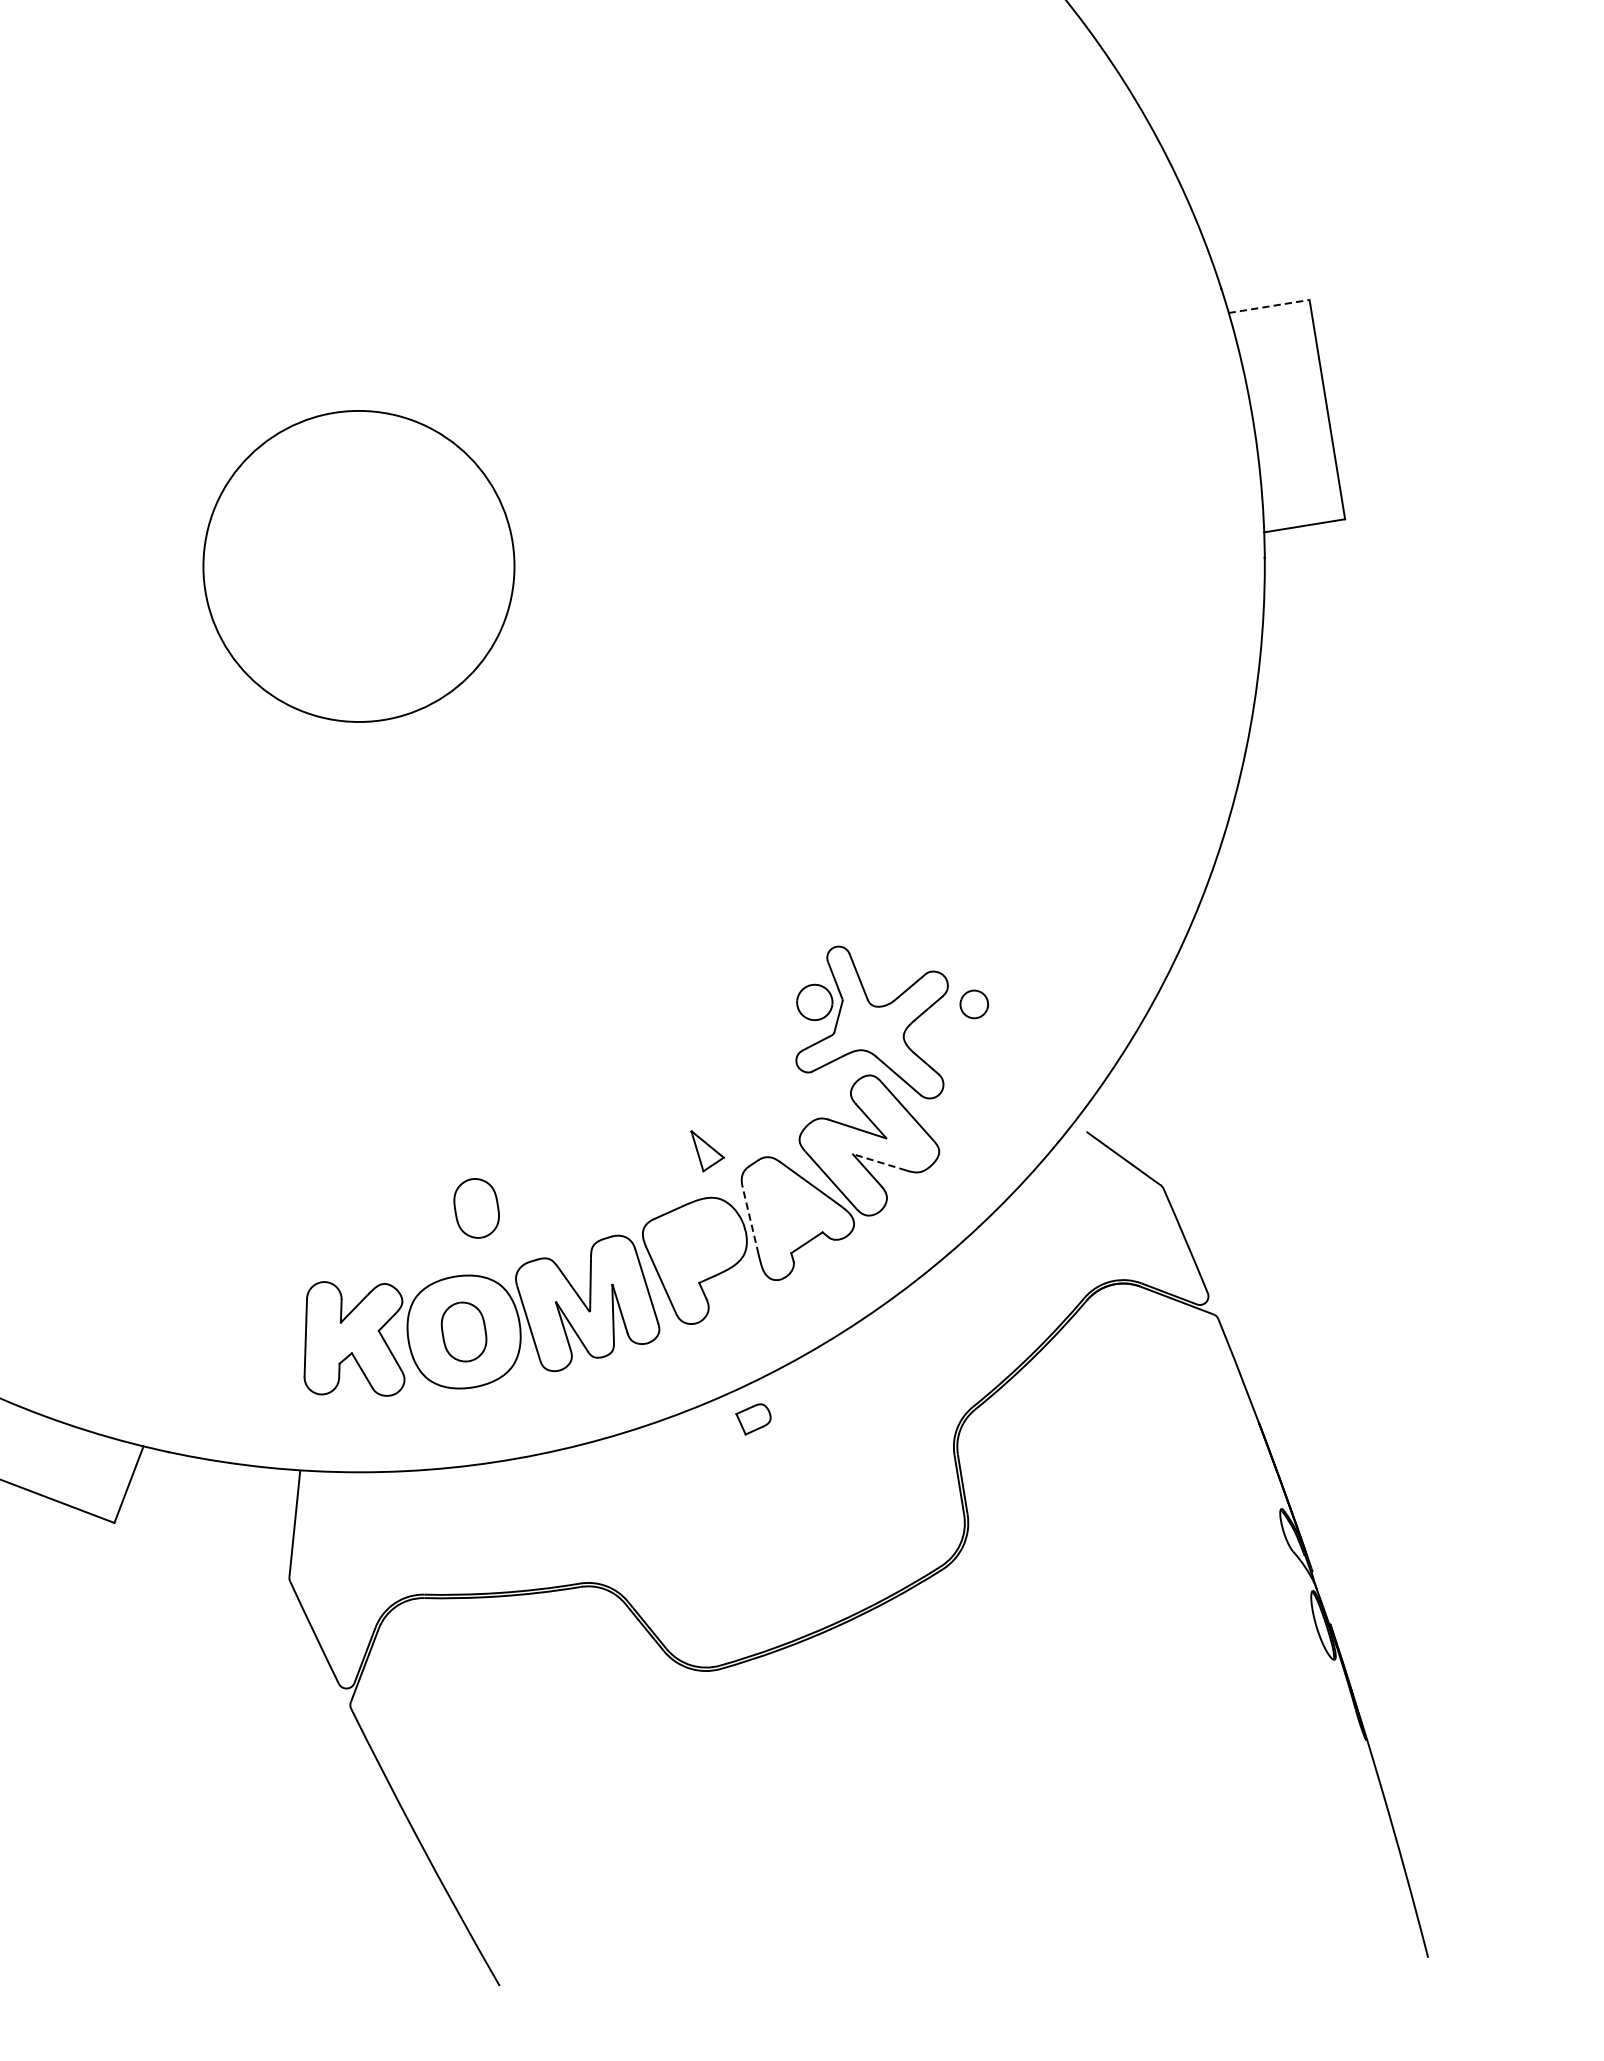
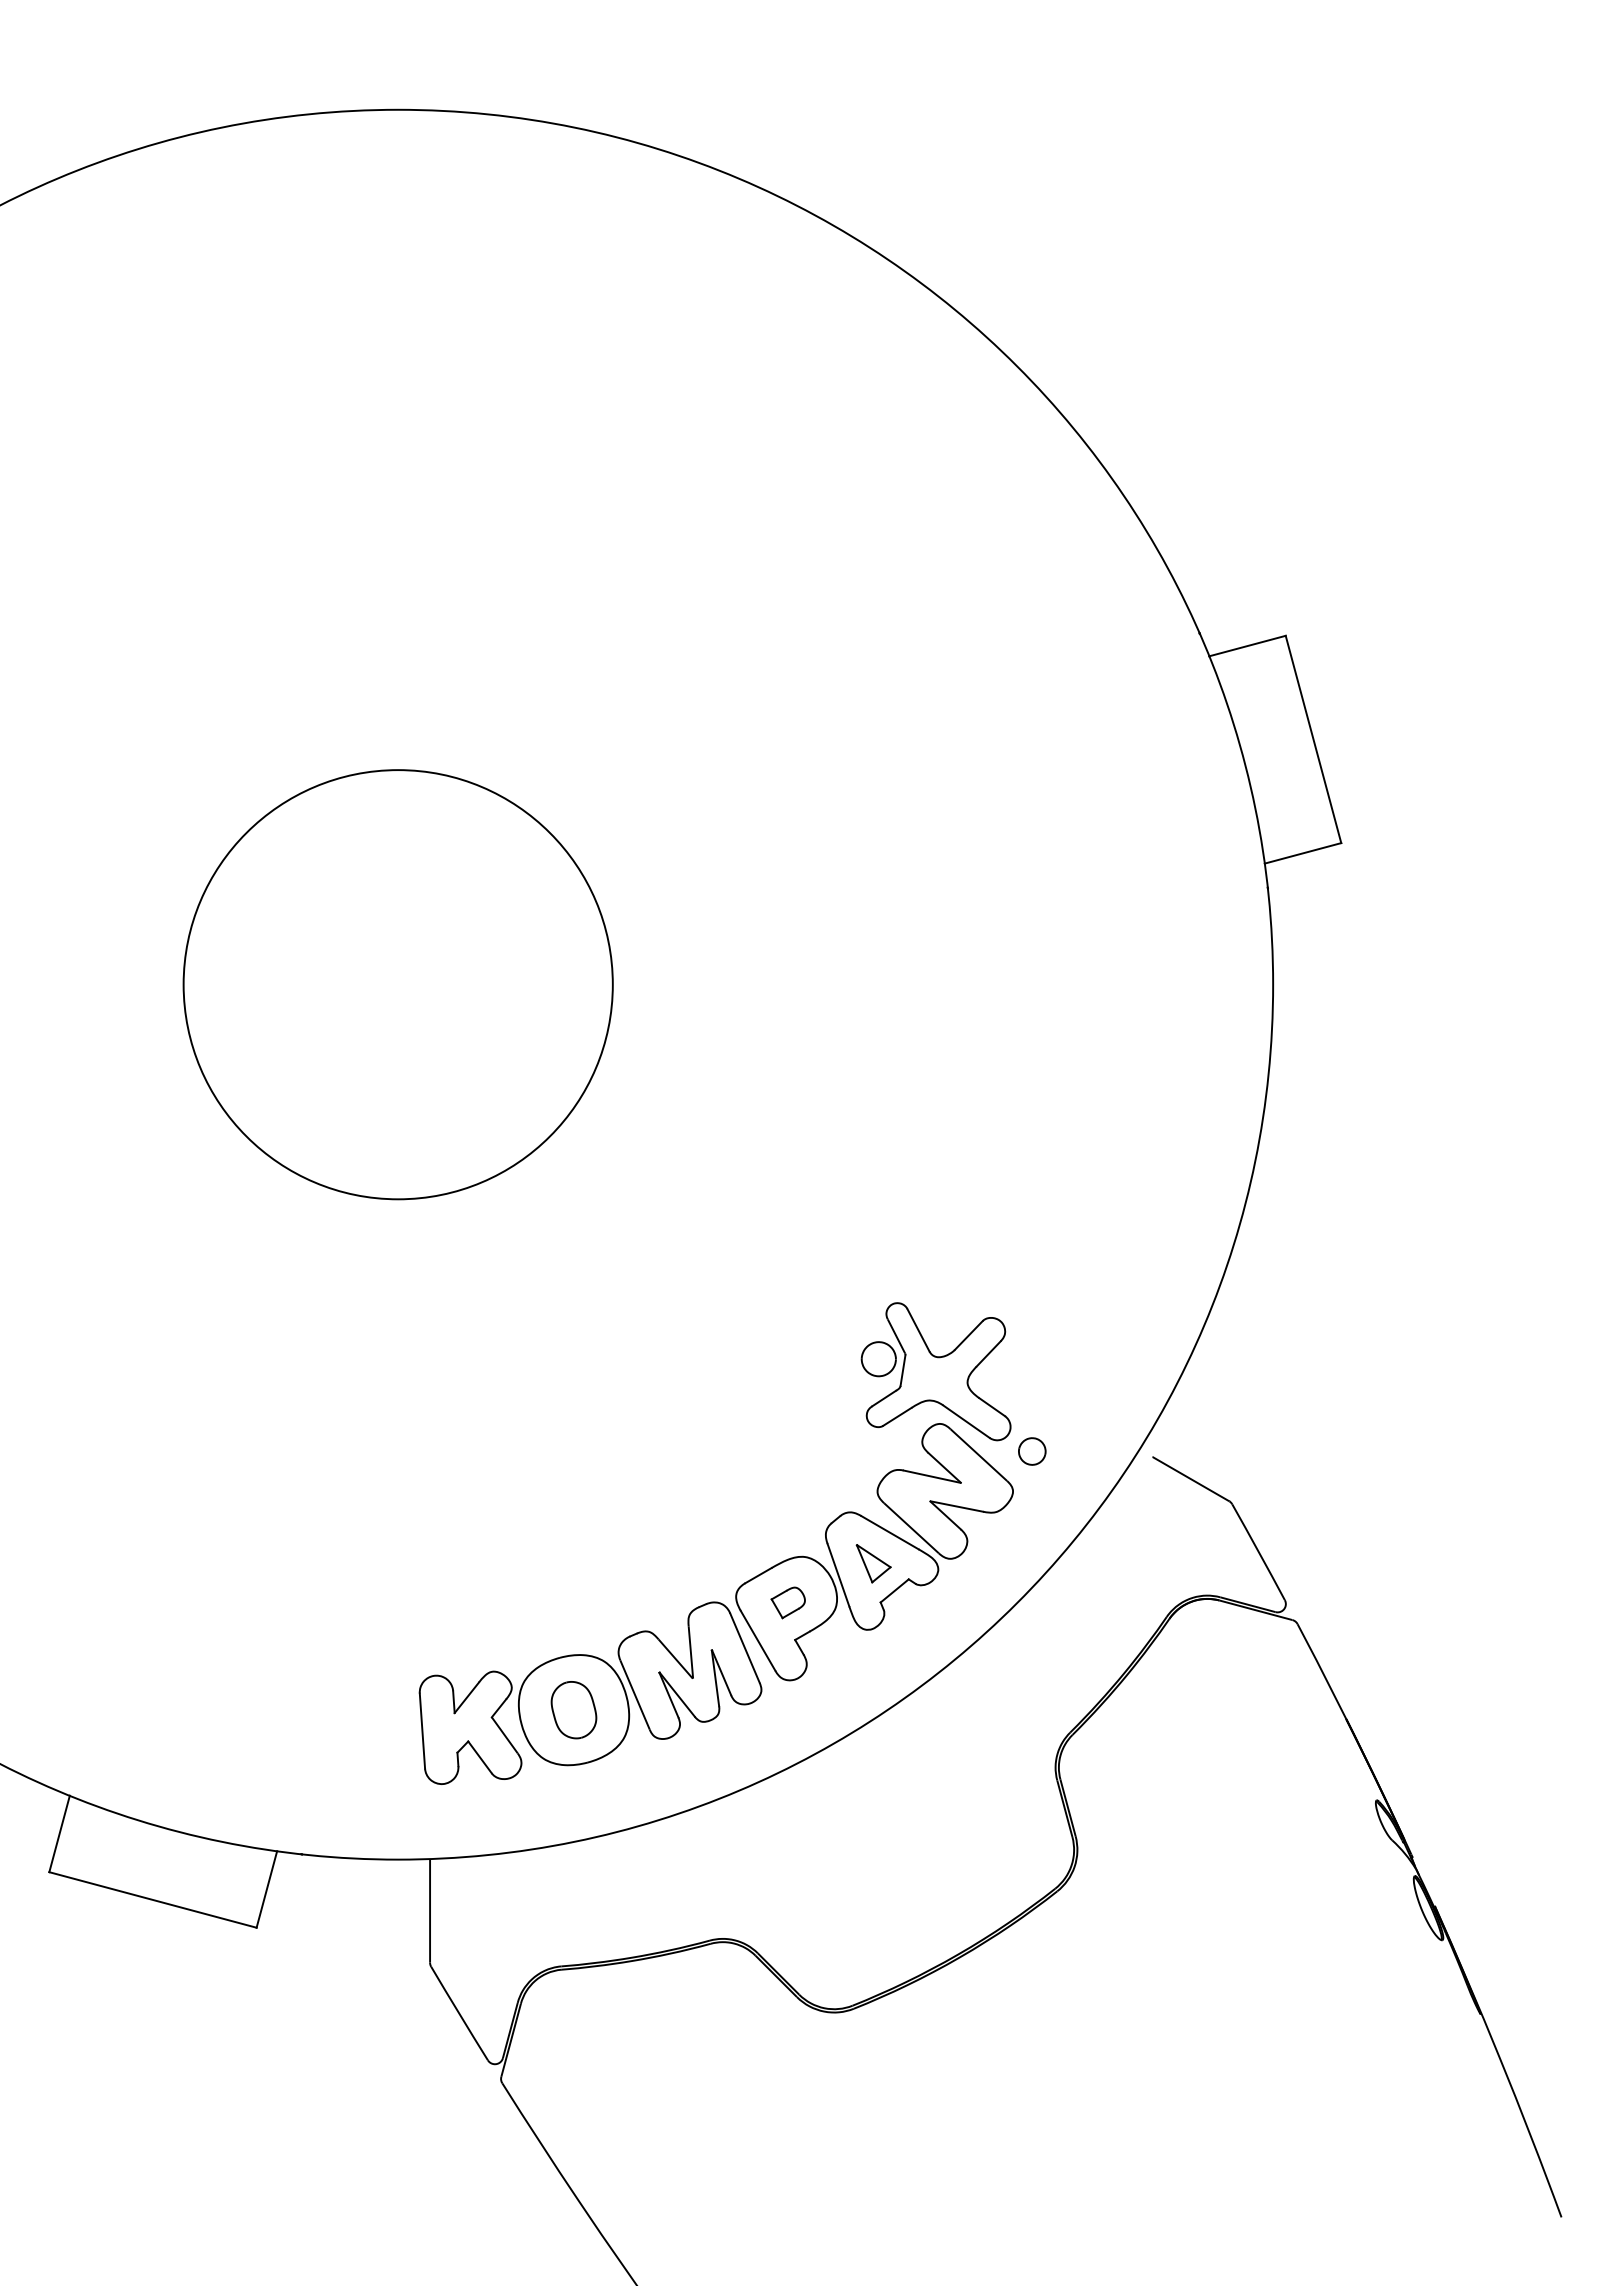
line: (1269, 306) -> (1247, 646), dashed -> solid
circle: (358, 566) -> (397, 984), size x1.43
part: (974, 1004) -> (1032, 1451), moved
part: (706, 1152) -> (873, 1563), moved
line: (879, 1162) -> (956, 1506), dashed -> solid
part: (476, 1208) -> (573, 1590), removed
line: (750, 1219) -> (838, 1574), dashed -> solid
part: (752, 1418) -> (787, 1602), moved

